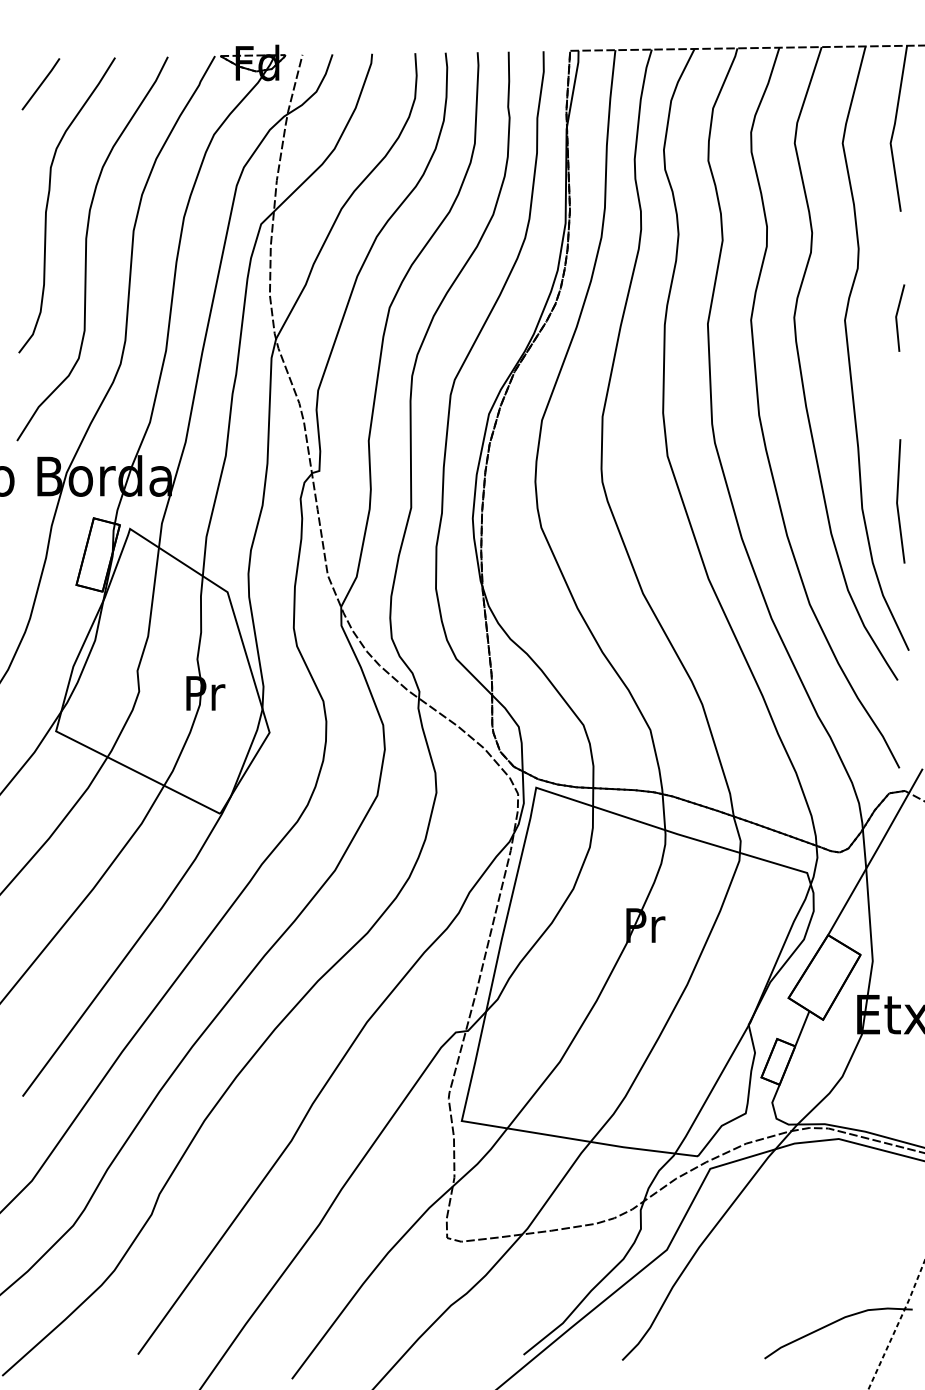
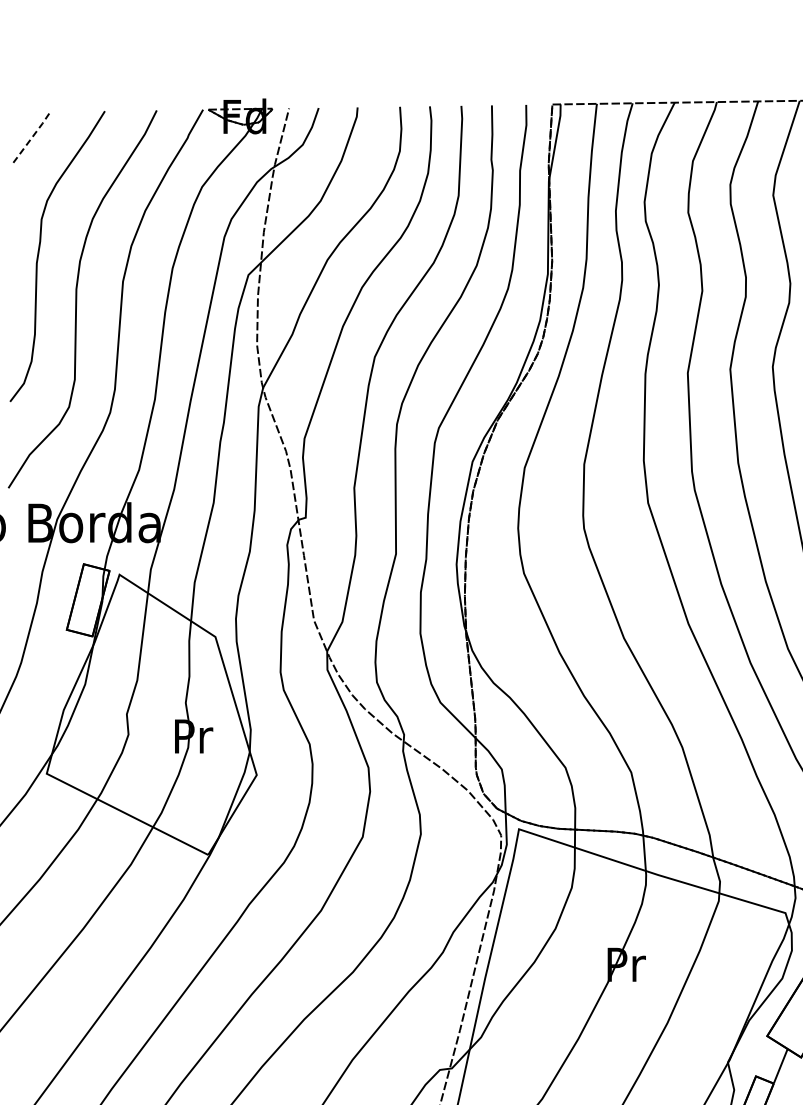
line: (41, 83) -> (32, 136), solid -> dashed

